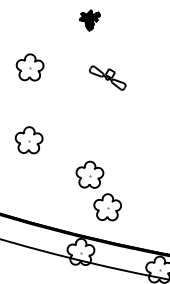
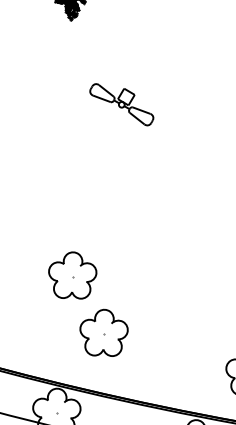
part: (107, 77) -> (121, 103), moved

